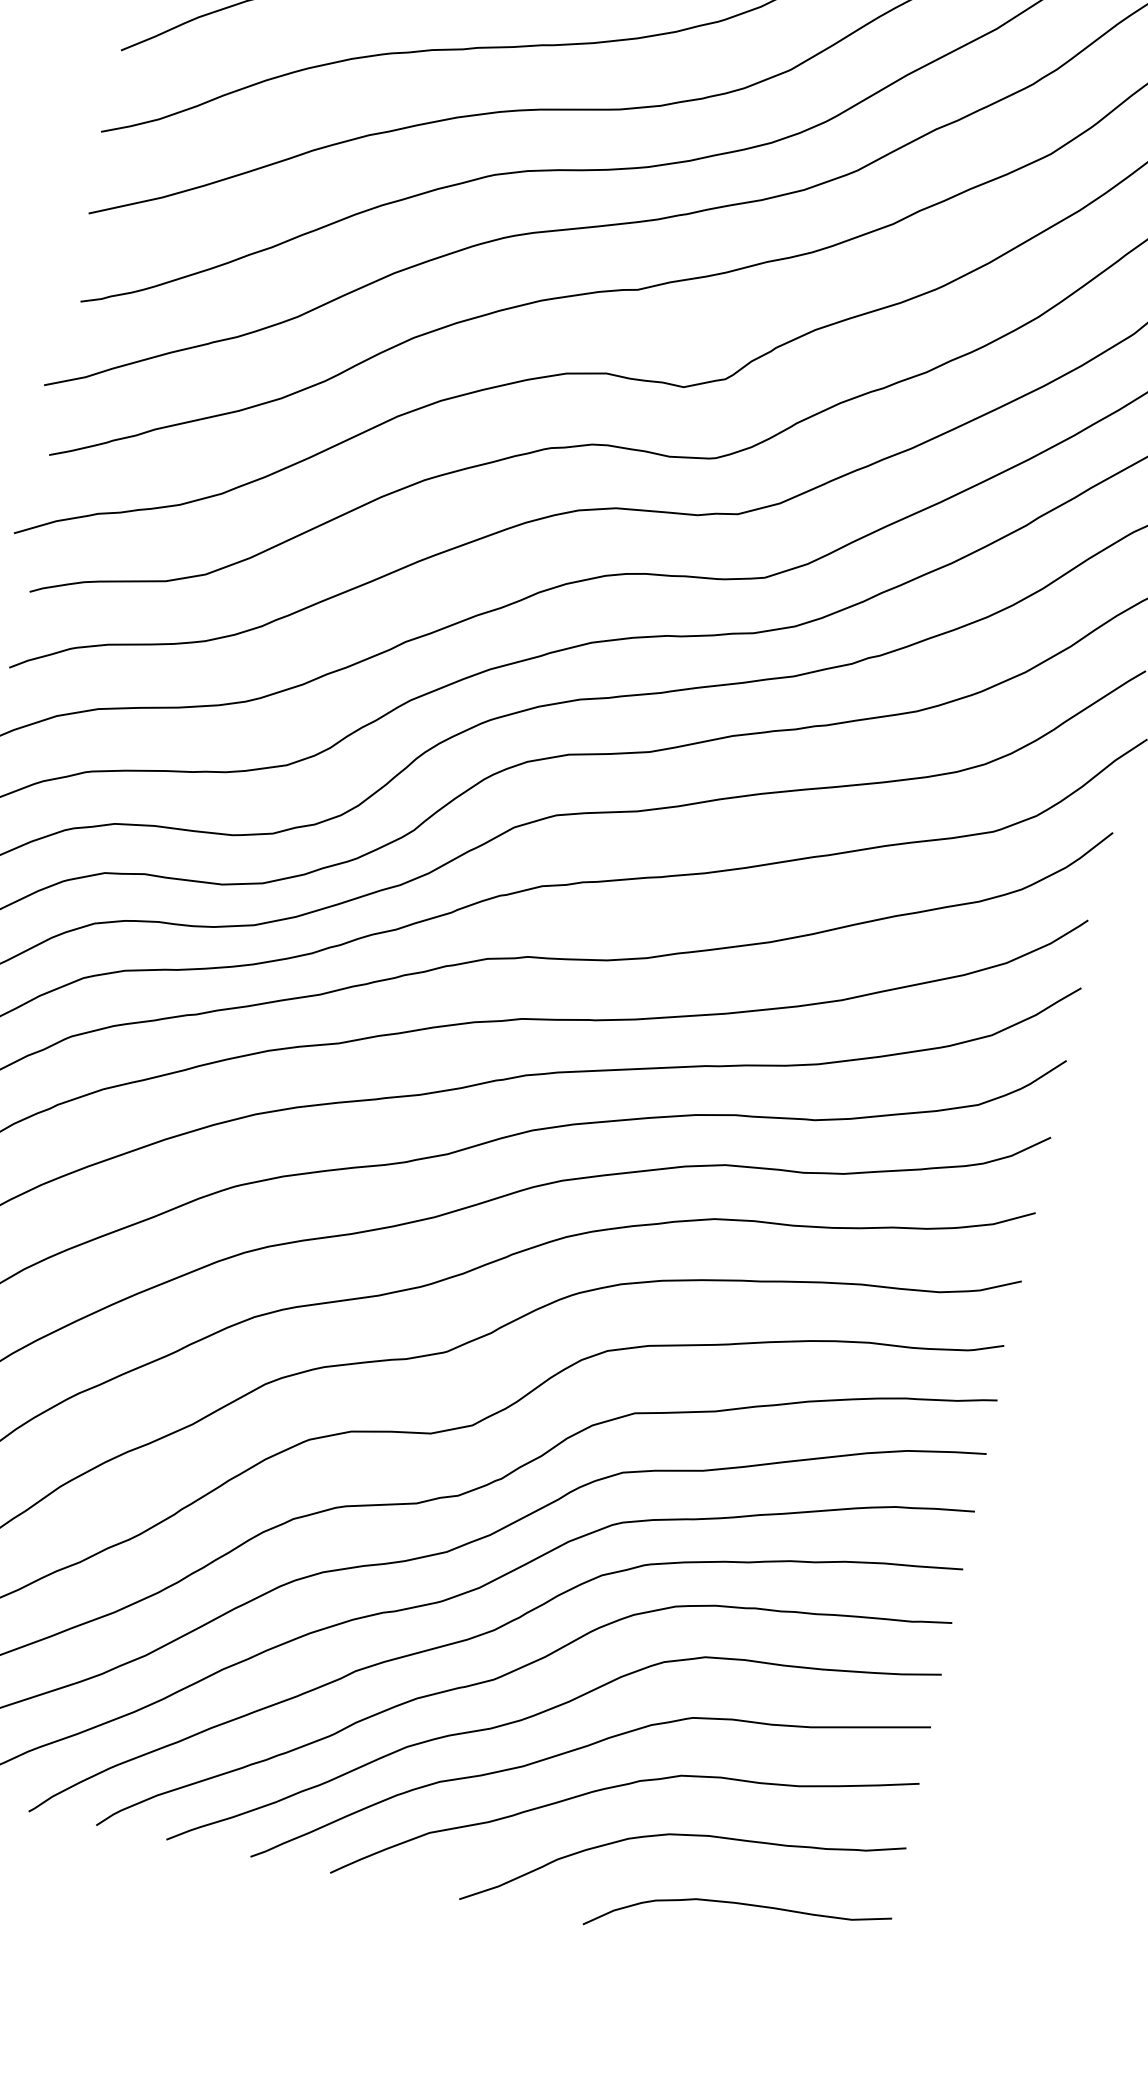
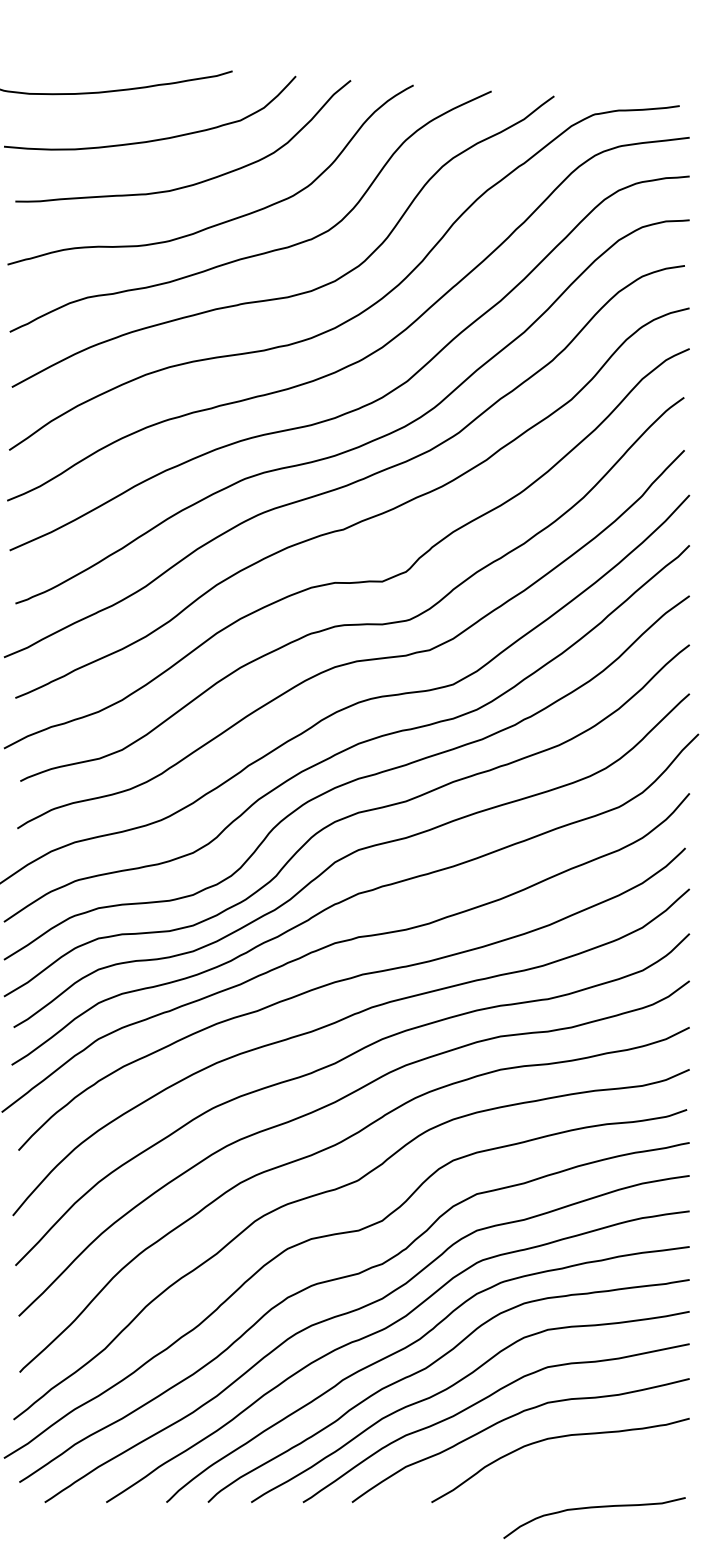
curve: (740, 1905) -> (594, 1508), moved

